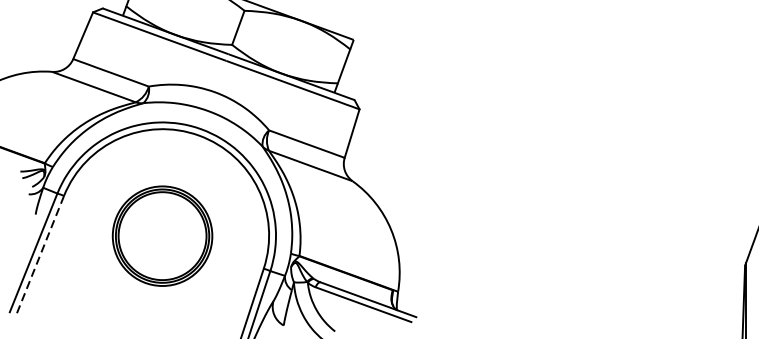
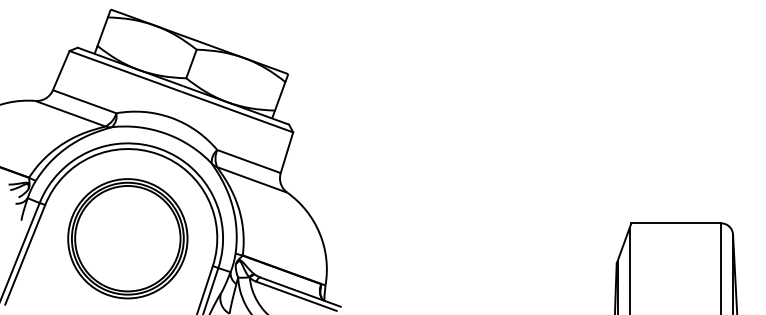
part: (162, 235) -> (127, 238), size x1.43
line: (40, 254) -> (25, 254), dashed -> solid

